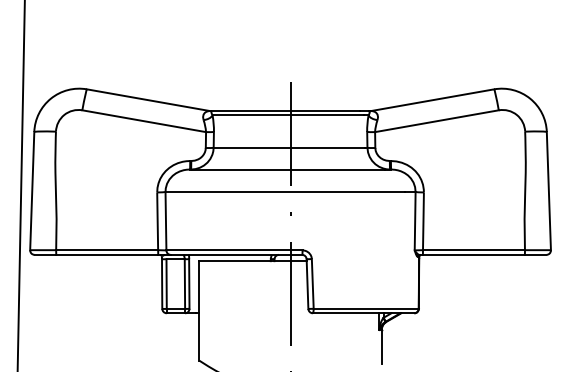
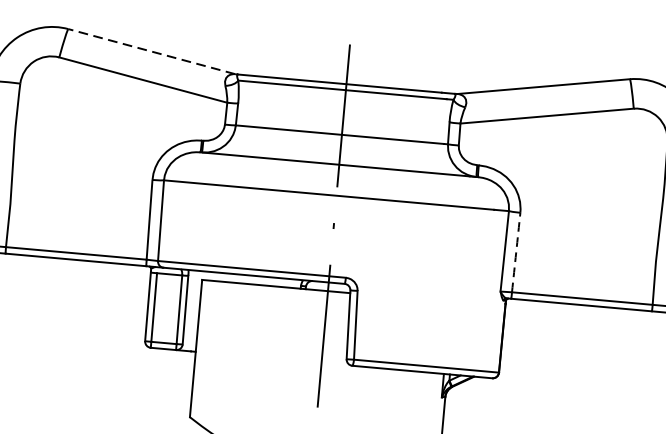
line: (147, 100) -> (150, 51), solid -> dashed
arc: (423, 221) -> (516, 252), solid -> dashed

